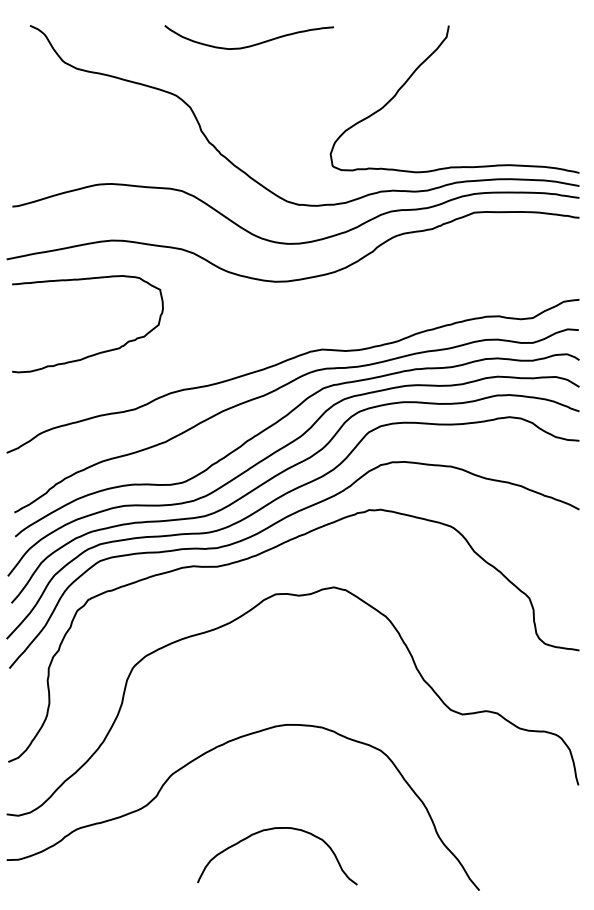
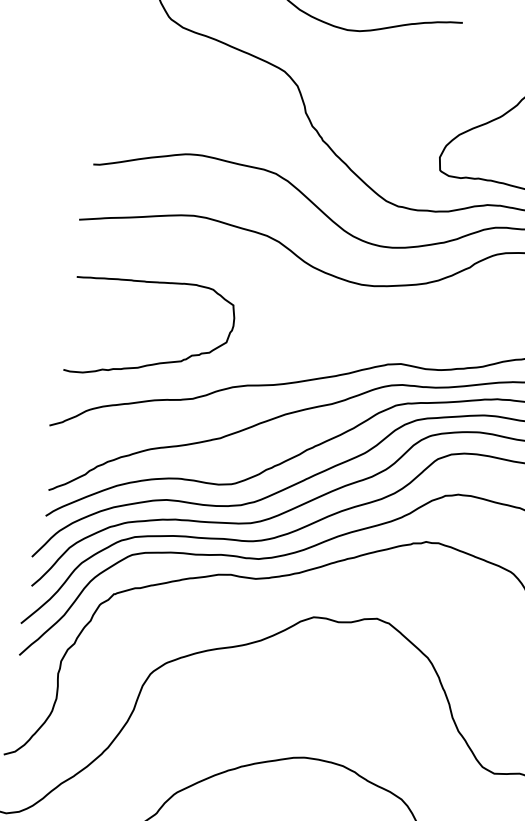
curve: (97, 352) -> (157, 362), moved

